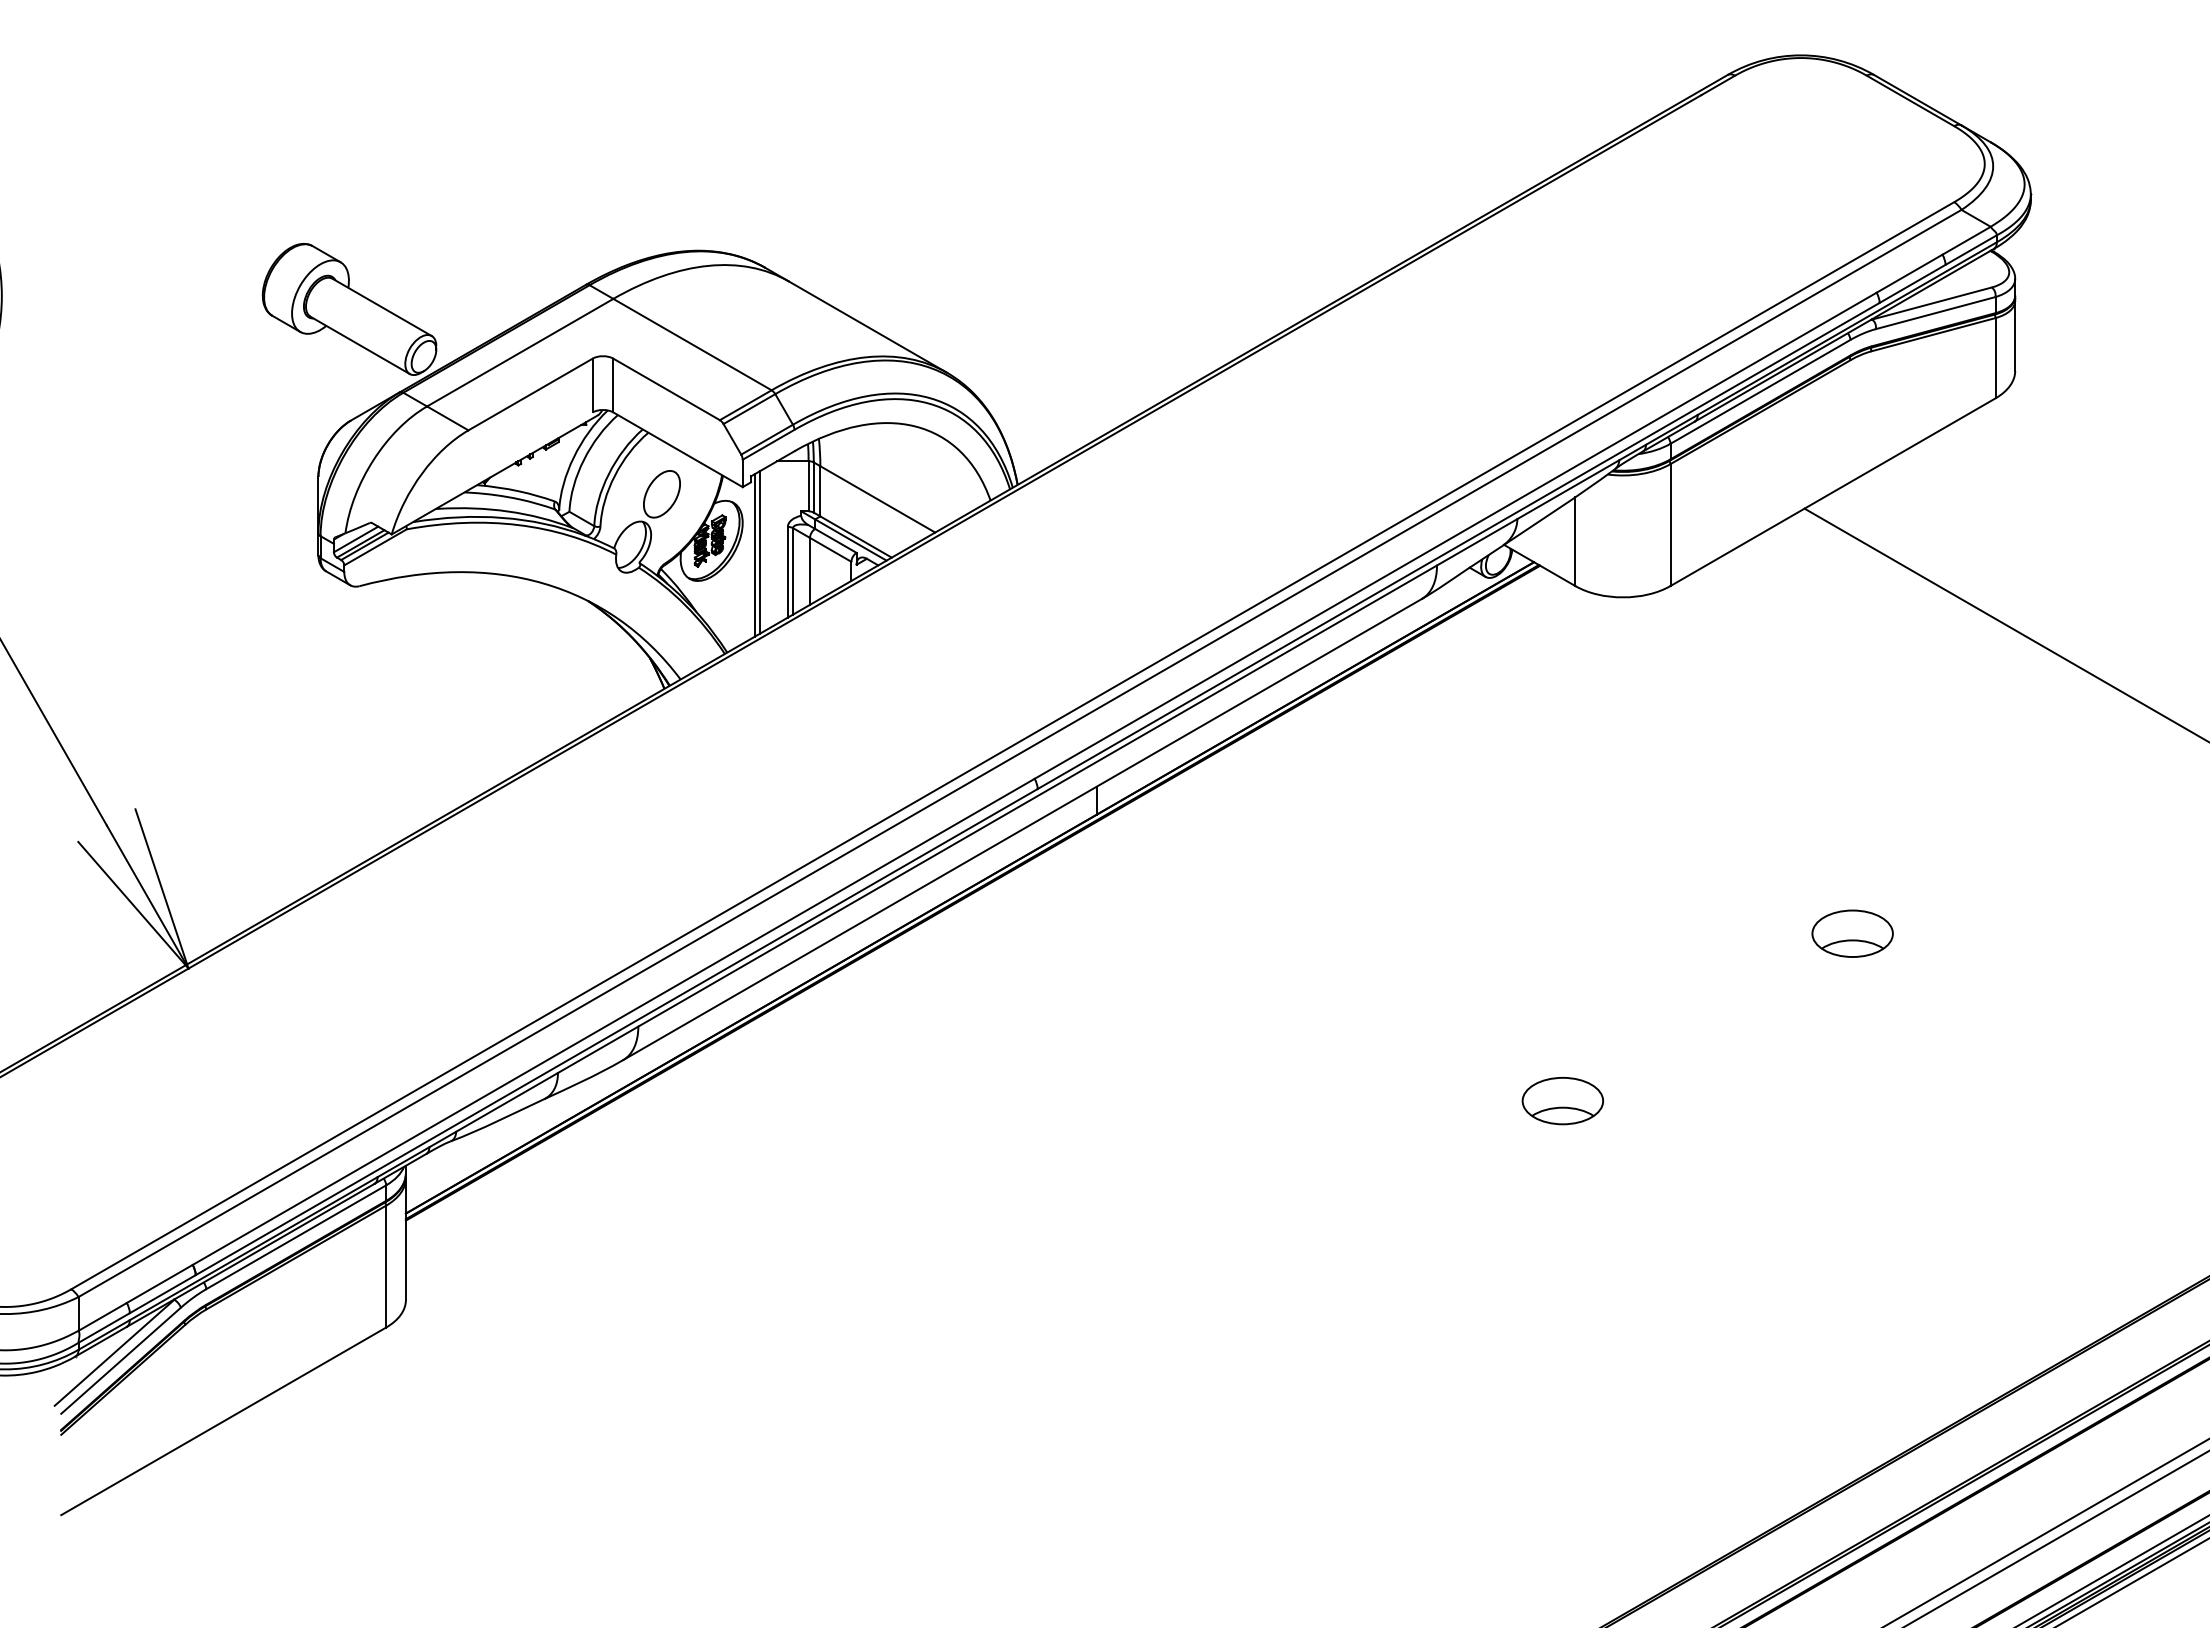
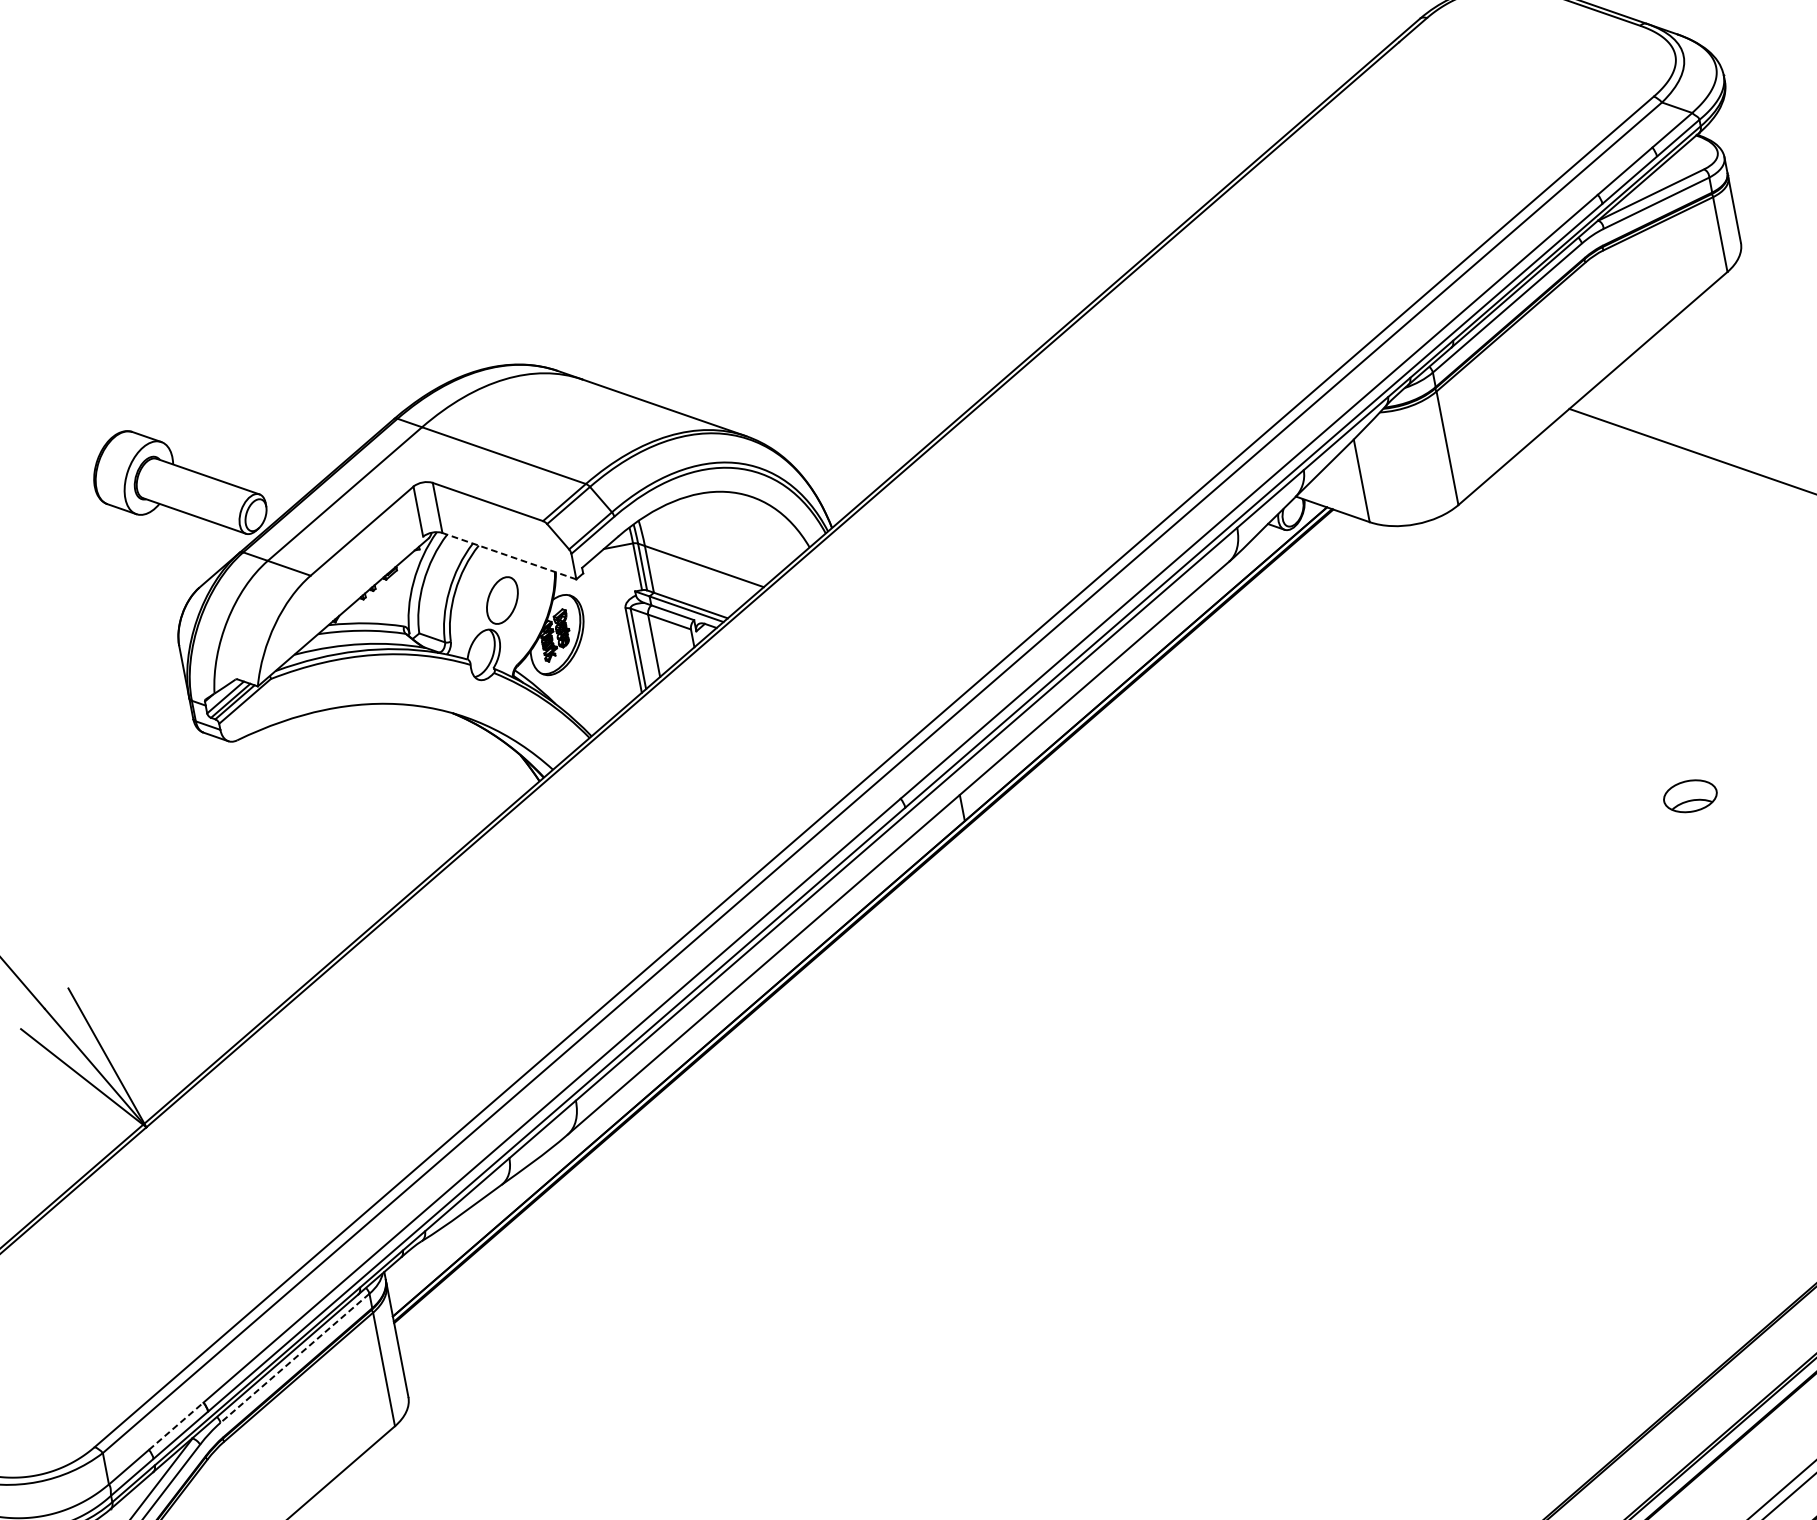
line: (678, 449) -> (509, 555), solid -> dashed
line: (759, 552) -> (603, 637), removed
line: (754, 555) -> (599, 640), removed
part: (1852, 933) -> (1690, 796), size x0.7
part: (1562, 1101) -> (1450, 1004), removed
line: (296, 1237) -> (295, 1358), solid -> dashed
line: (160, 1283) -> (176, 1425), solid -> dashed

